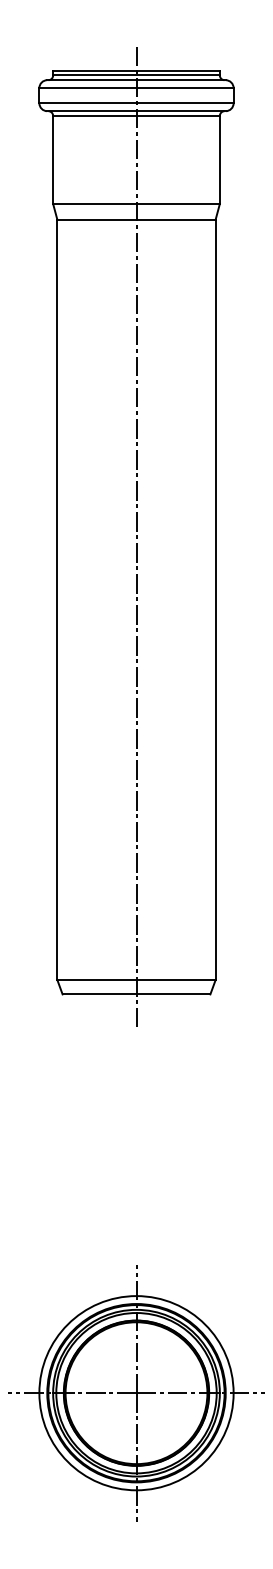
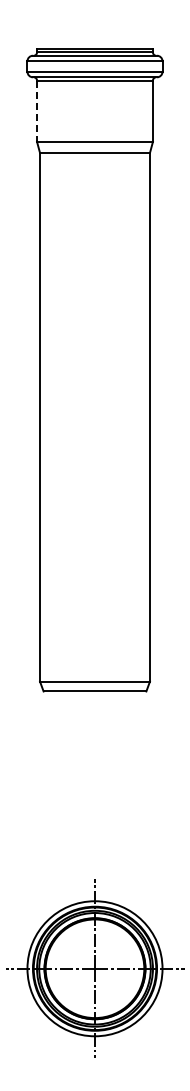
line: (53, 160) -> (37, 111), solid -> dashed
line: (137, 537) -> (95, 373), removed

